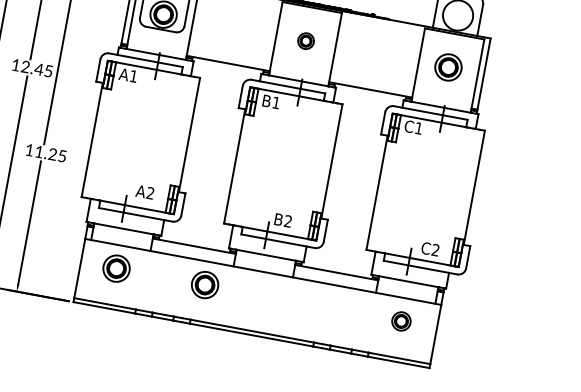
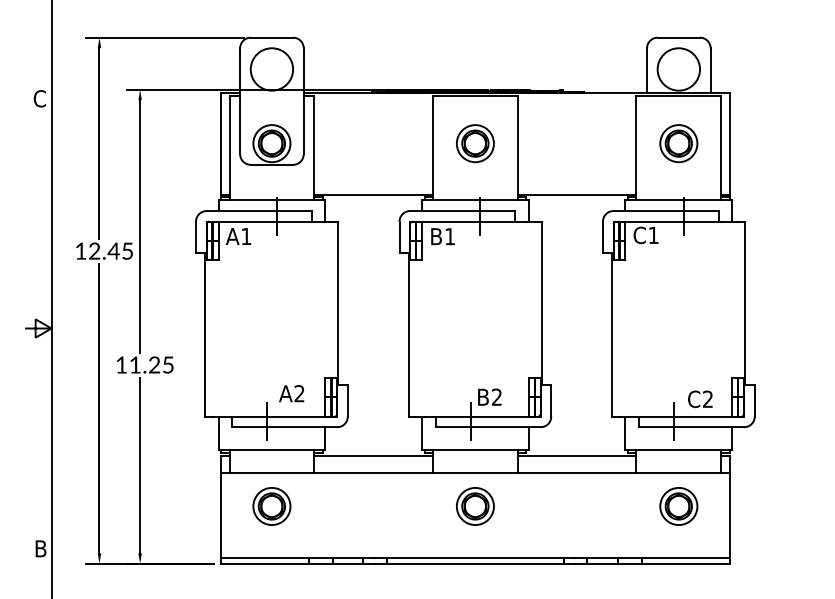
part: (306, 40) -> (475, 143), size x1.67
part: (205, 285) -> (475, 506), moved
part: (401, 321) -> (678, 506), size x1.43

